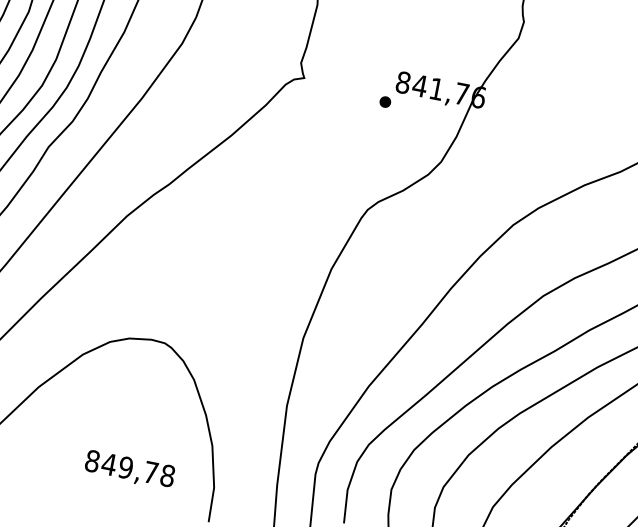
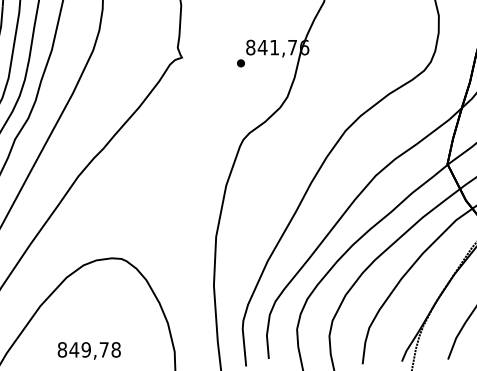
text: (128, 469) -> (88, 350), moved

